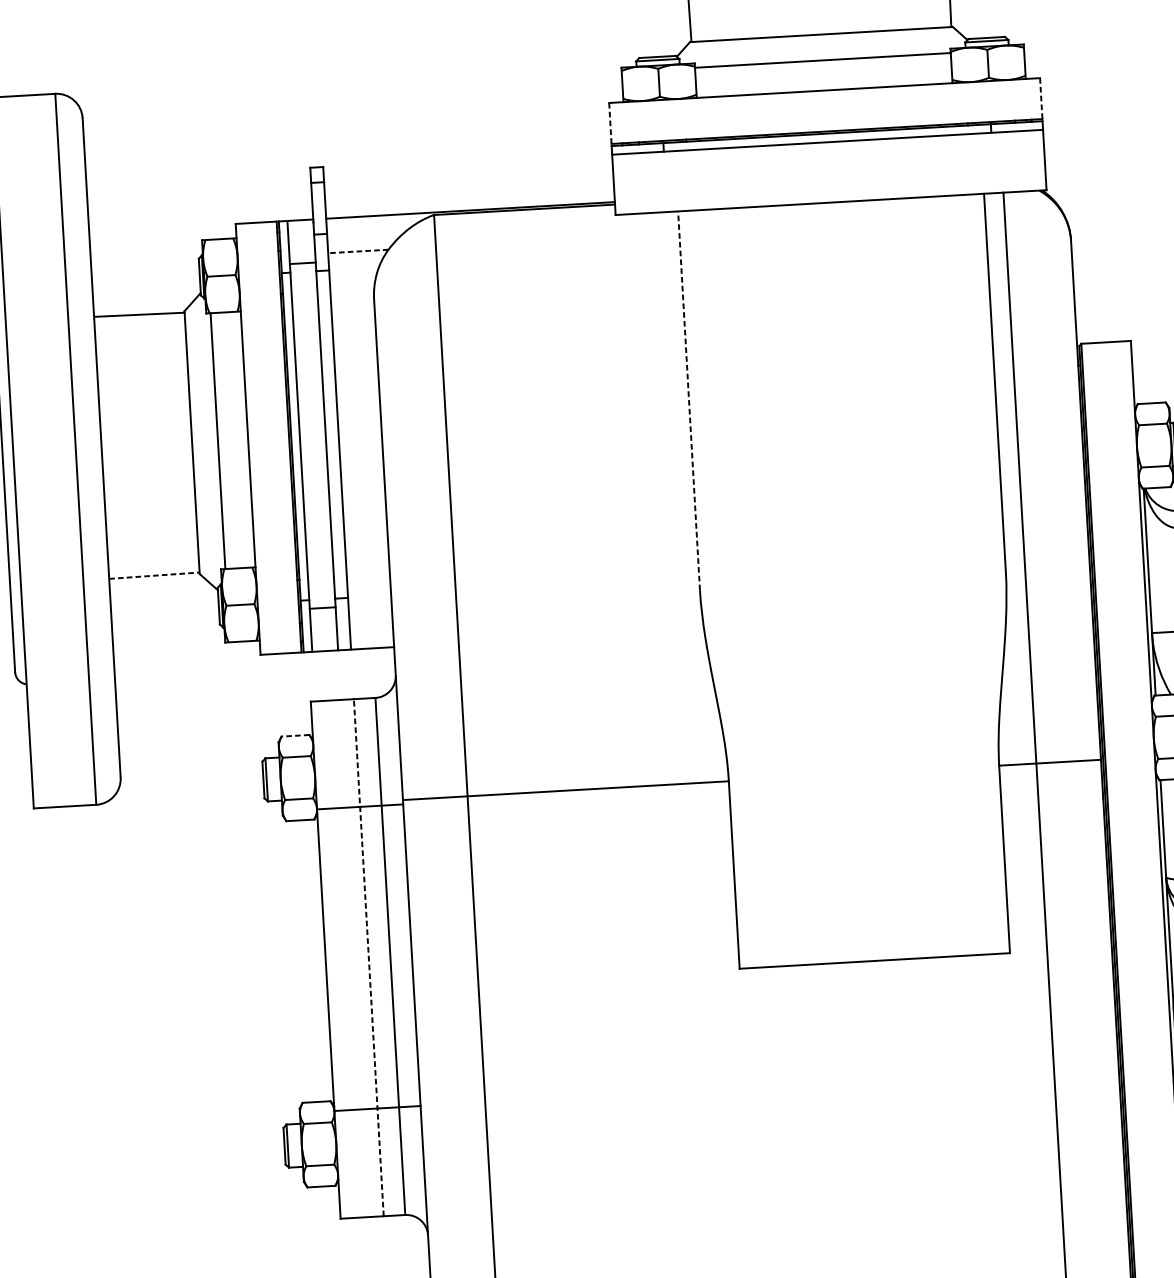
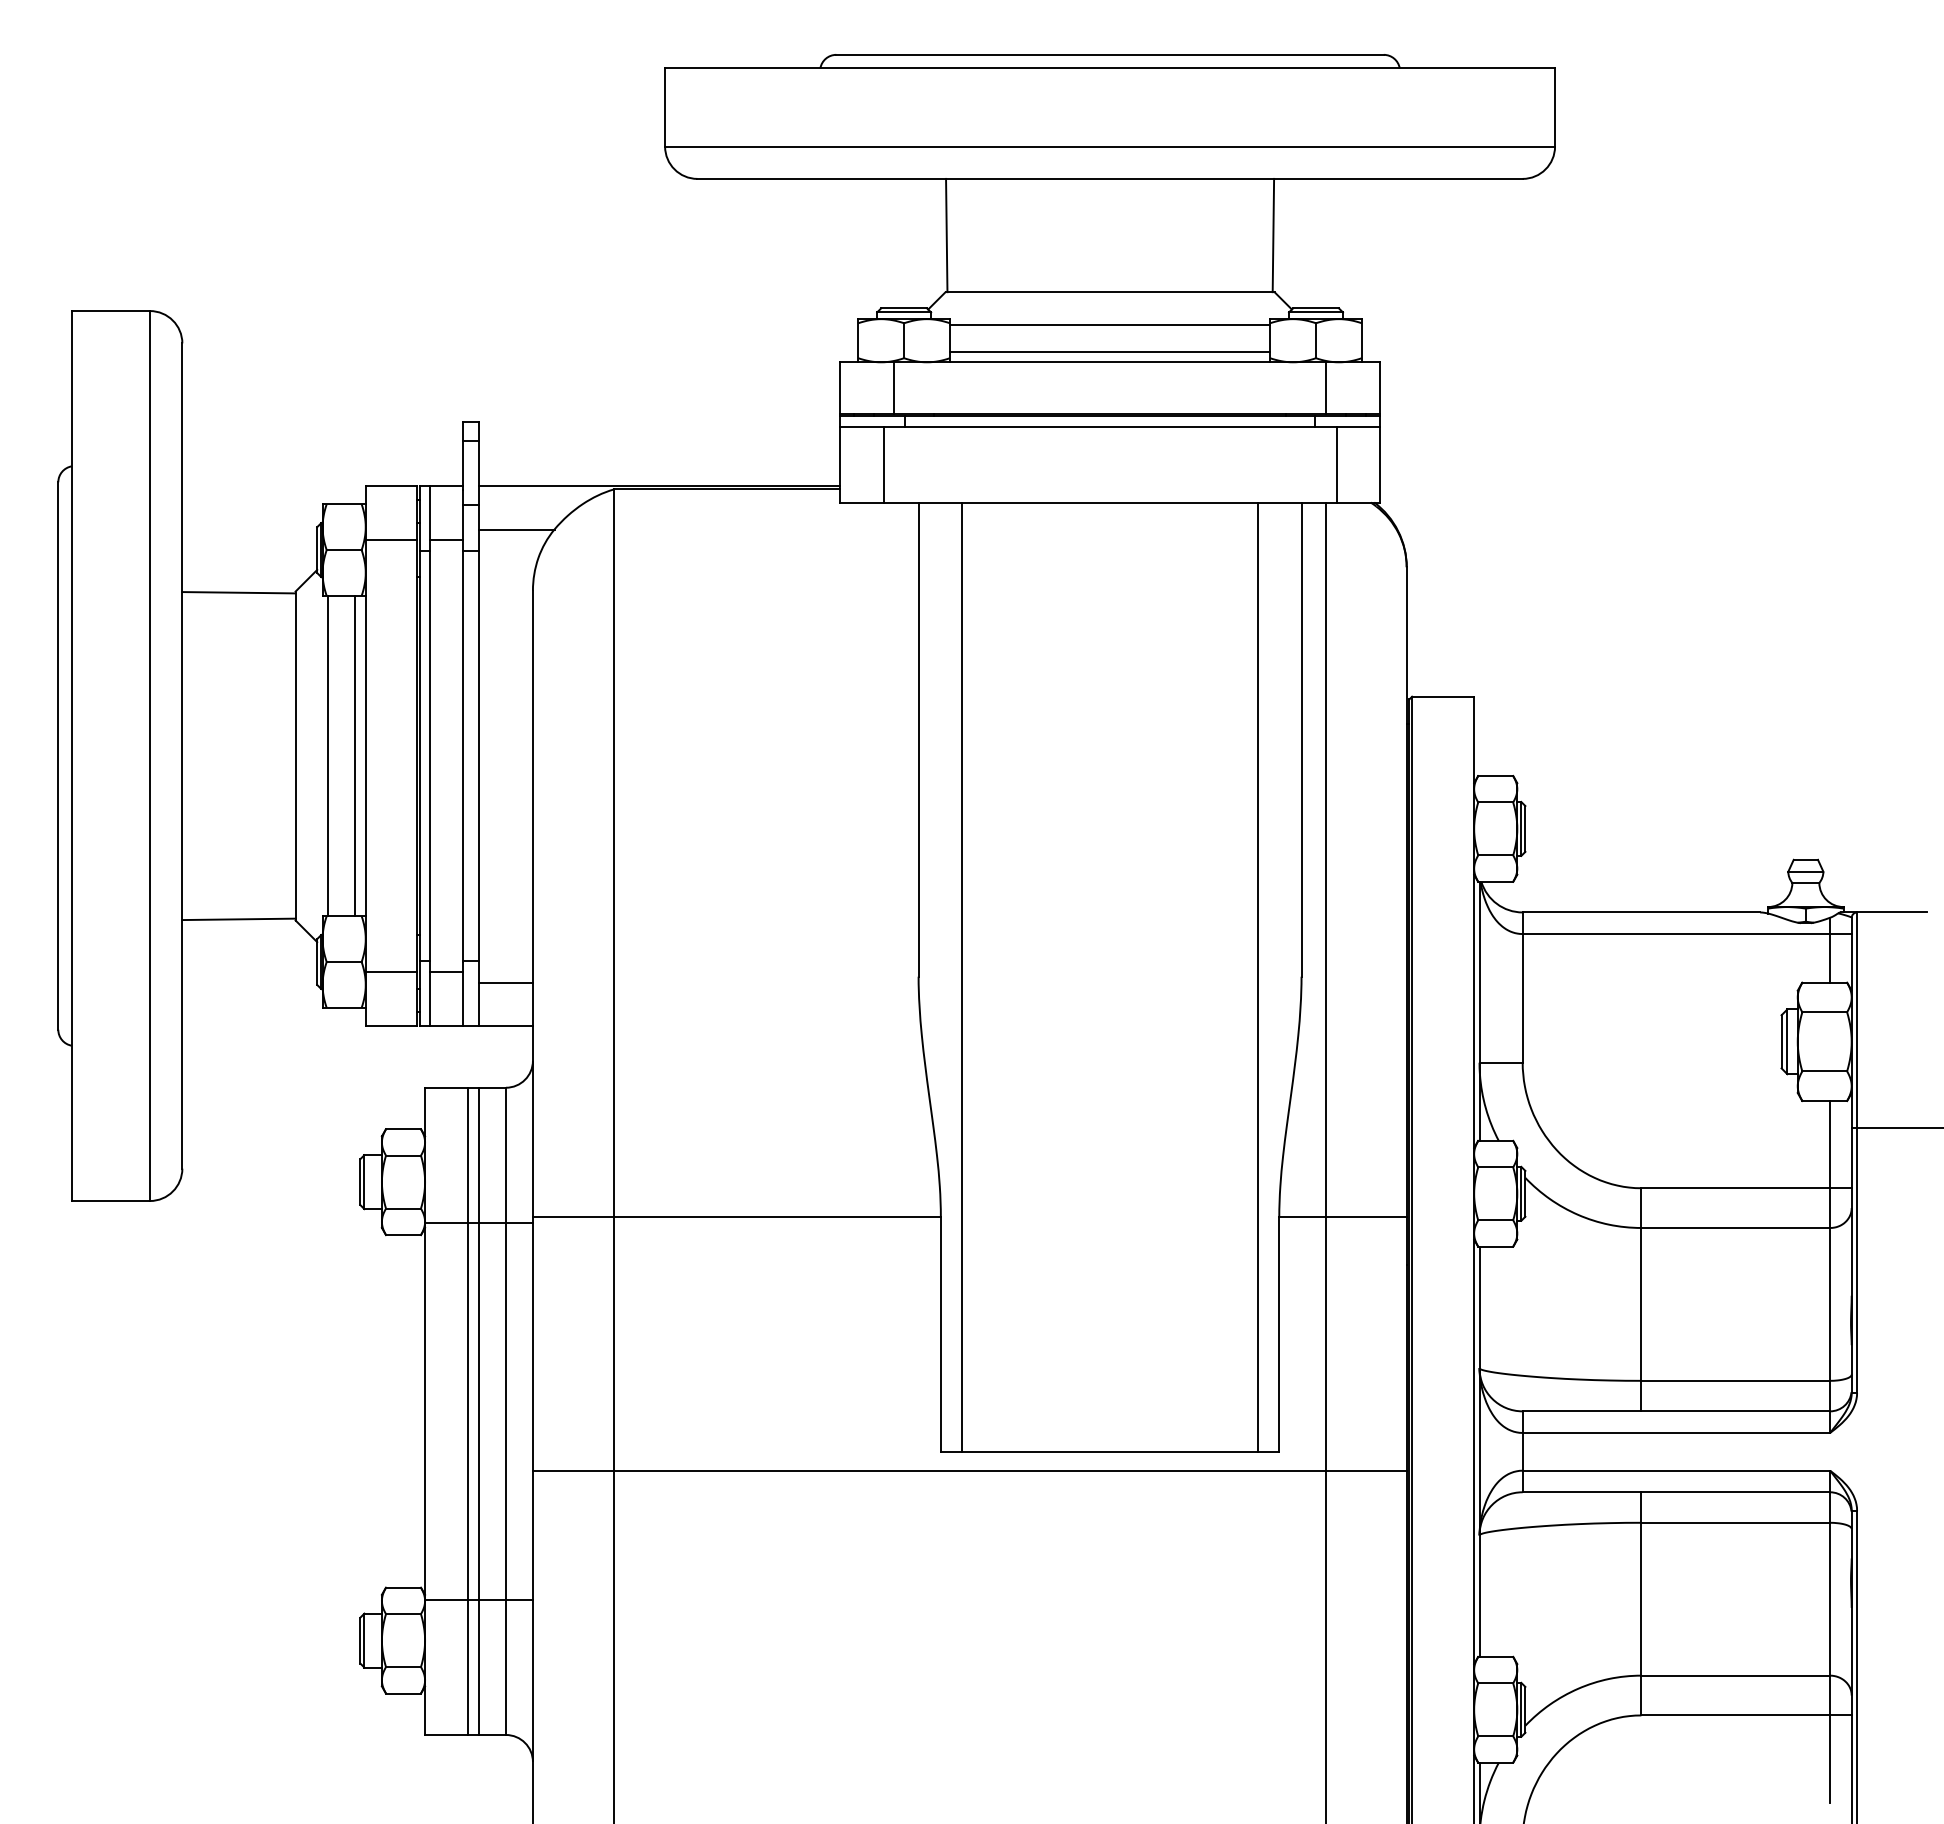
line: (823, 81) -> (1109, 351), added
line: (1041, 98) -> (1379, 387), dashed -> solid
line: (997, 100) -> (1325, 387), added
line: (653, 120) -> (894, 387), added
line: (610, 123) -> (840, 387), dashed -> solid
line: (1010, 161) -> (1336, 464), added
line: (648, 182) -> (883, 464), added
line: (358, 251) -> (516, 529), dashed -> solid
line: (257, 266) -> (390, 540), added
line: (688, 400) -> (918, 739), dashed -> solid
line: (239, 439) -> (354, 755), added
line: (971, 574) -> (1258, 976), added
line: (154, 575) -> (239, 919), dashed -> solid
line: (734, 588) -> (961, 976), added
line: (277, 610) -> (390, 971), added
line: (370, 613) -> (505, 982), added
line: (295, 736) -> (403, 1129), dashed -> solid
line: (360, 957) -> (468, 1410), added
line: (369, 957) -> (479, 1411), dashed -> solid
line: (763, 982) -> (969, 1470), added

